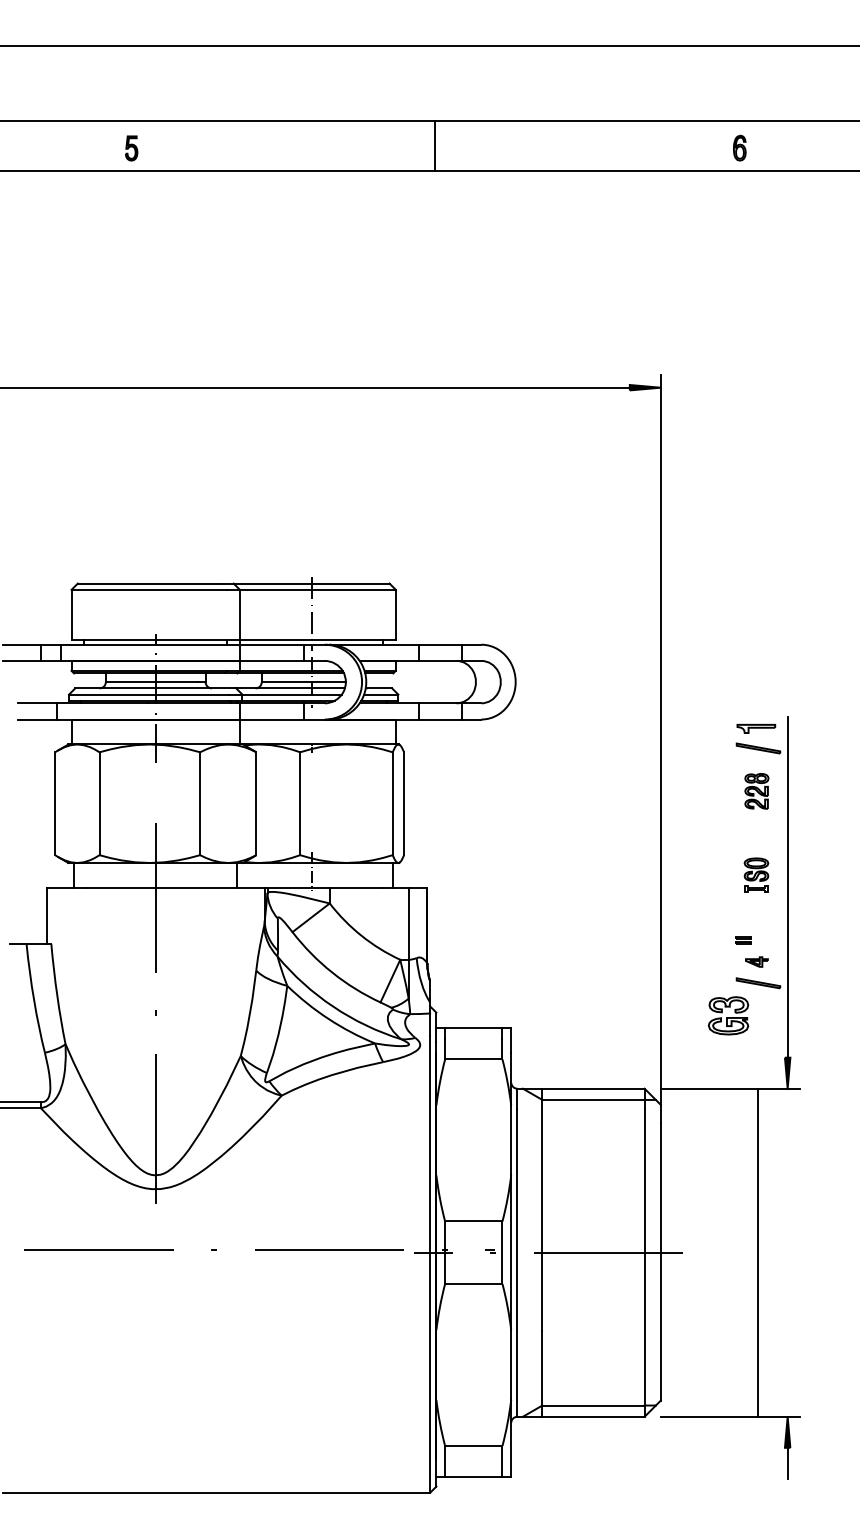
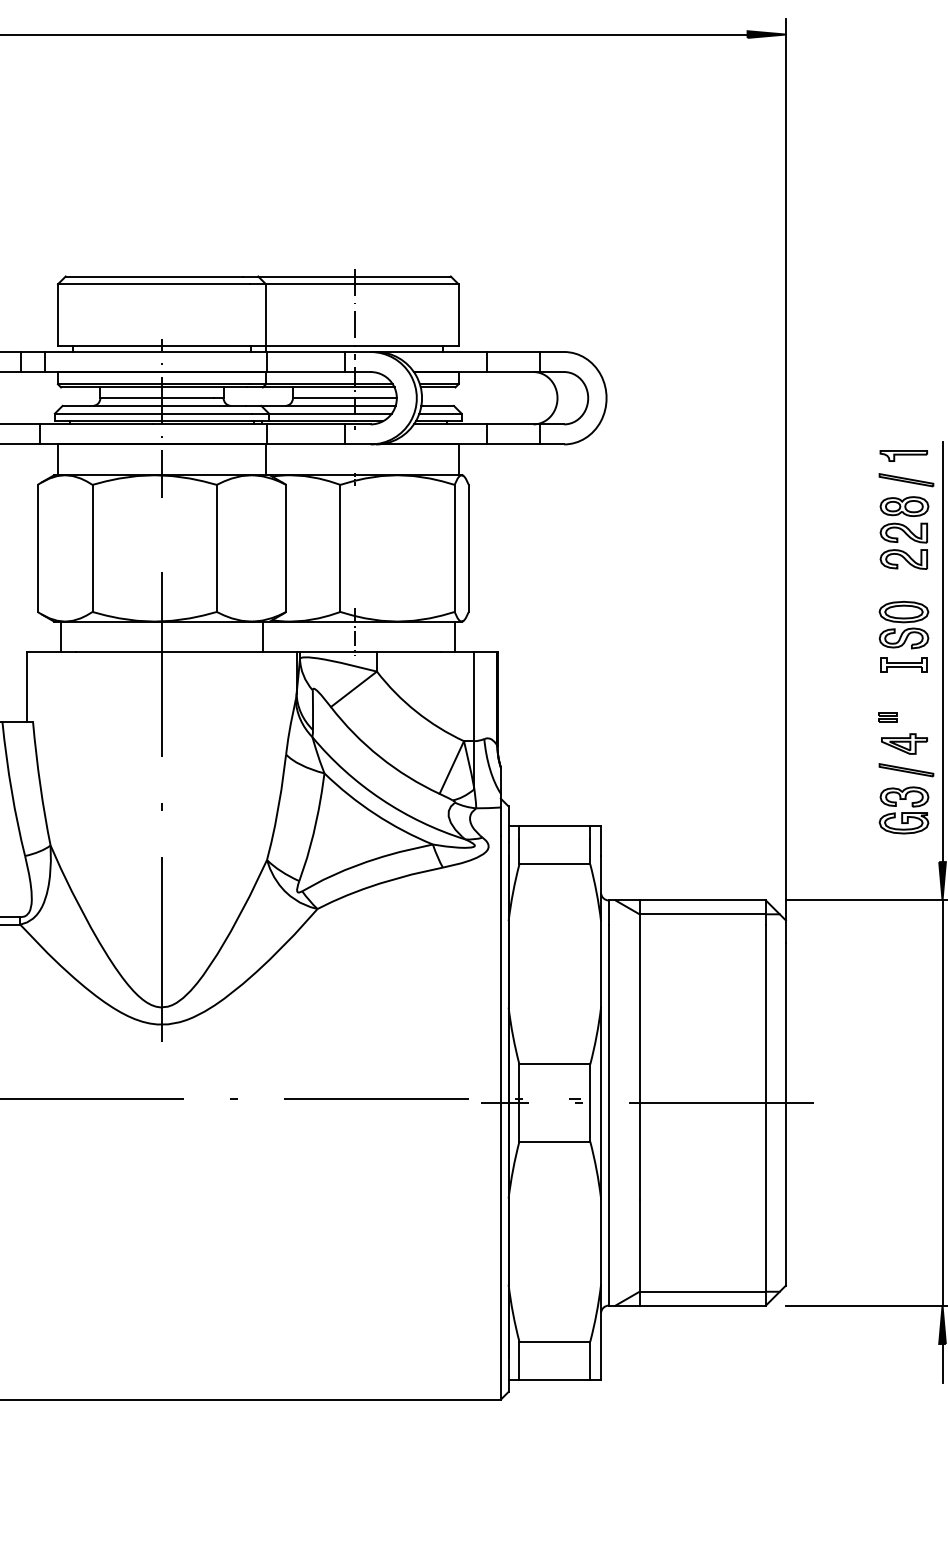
part: (756, 791) -> (904, 533), size x1.67
part: (756, 875) -> (904, 637), size x1.67
part: (756, 961) -> (904, 743), size x1.67
part: (728, 1015) -> (904, 810), moved
line: (757, 1252) -> (942, 1102), moved

